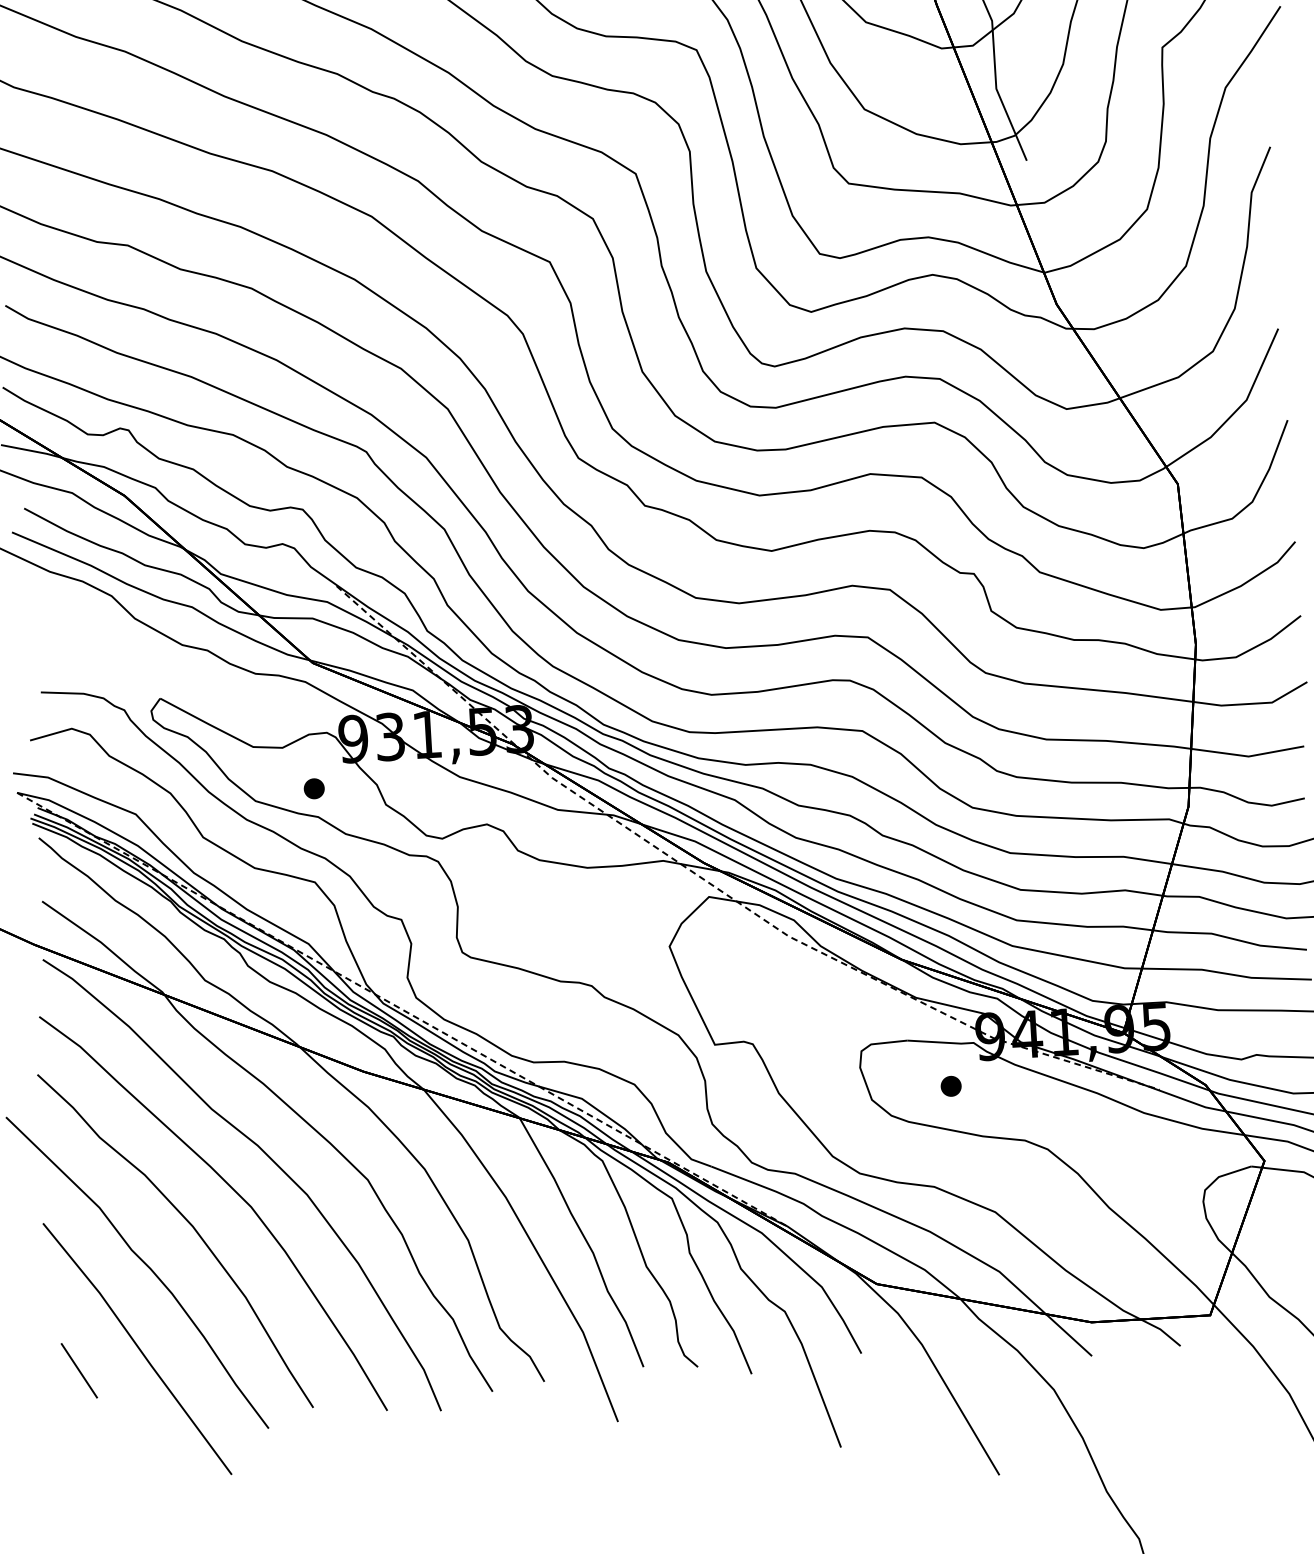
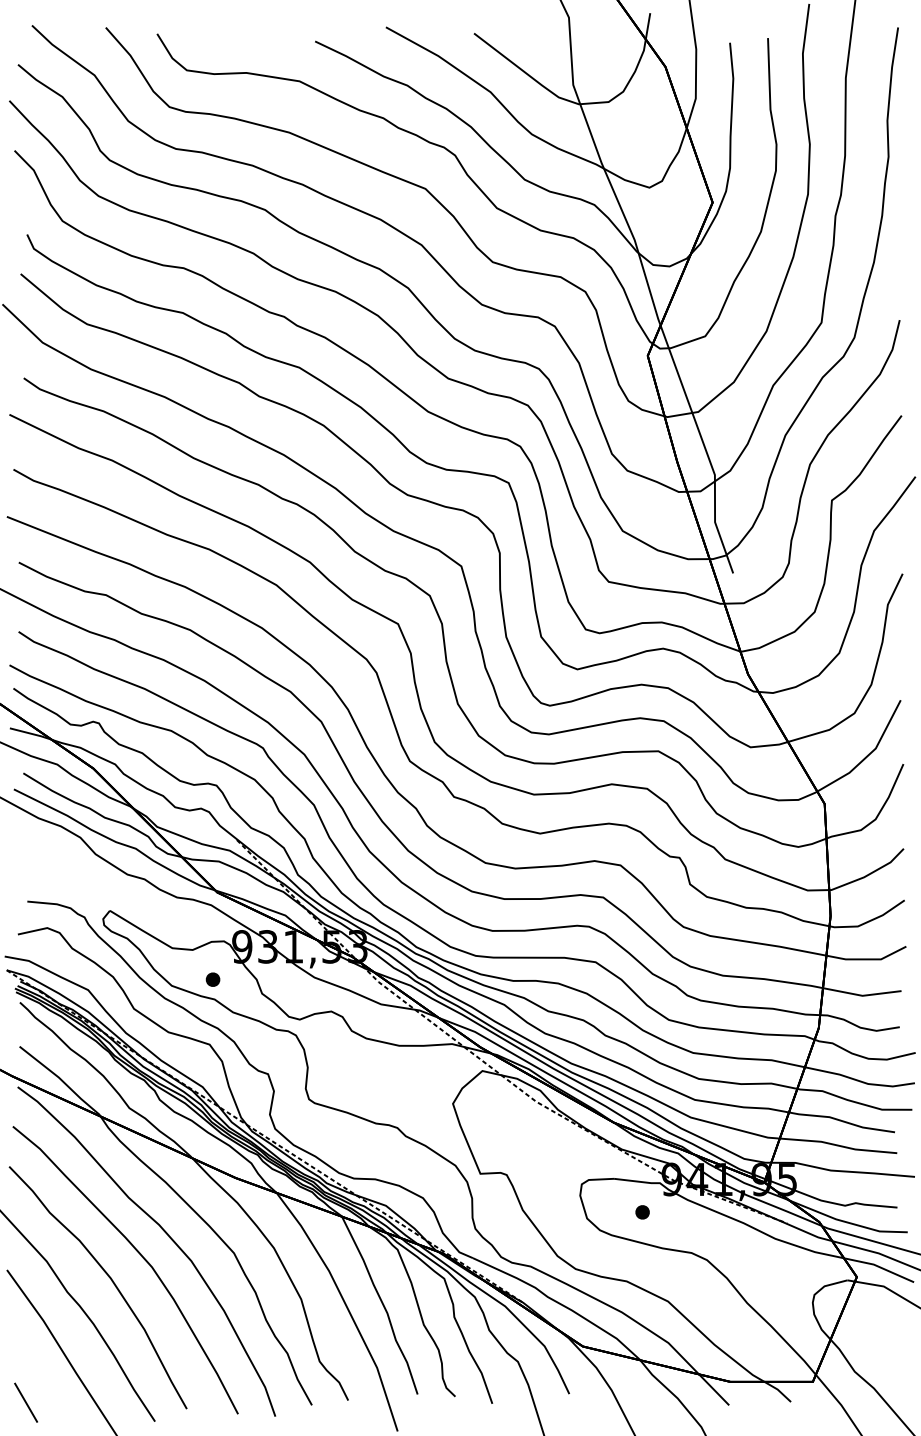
line: (78, 1370) -> (25, 1402), moved

